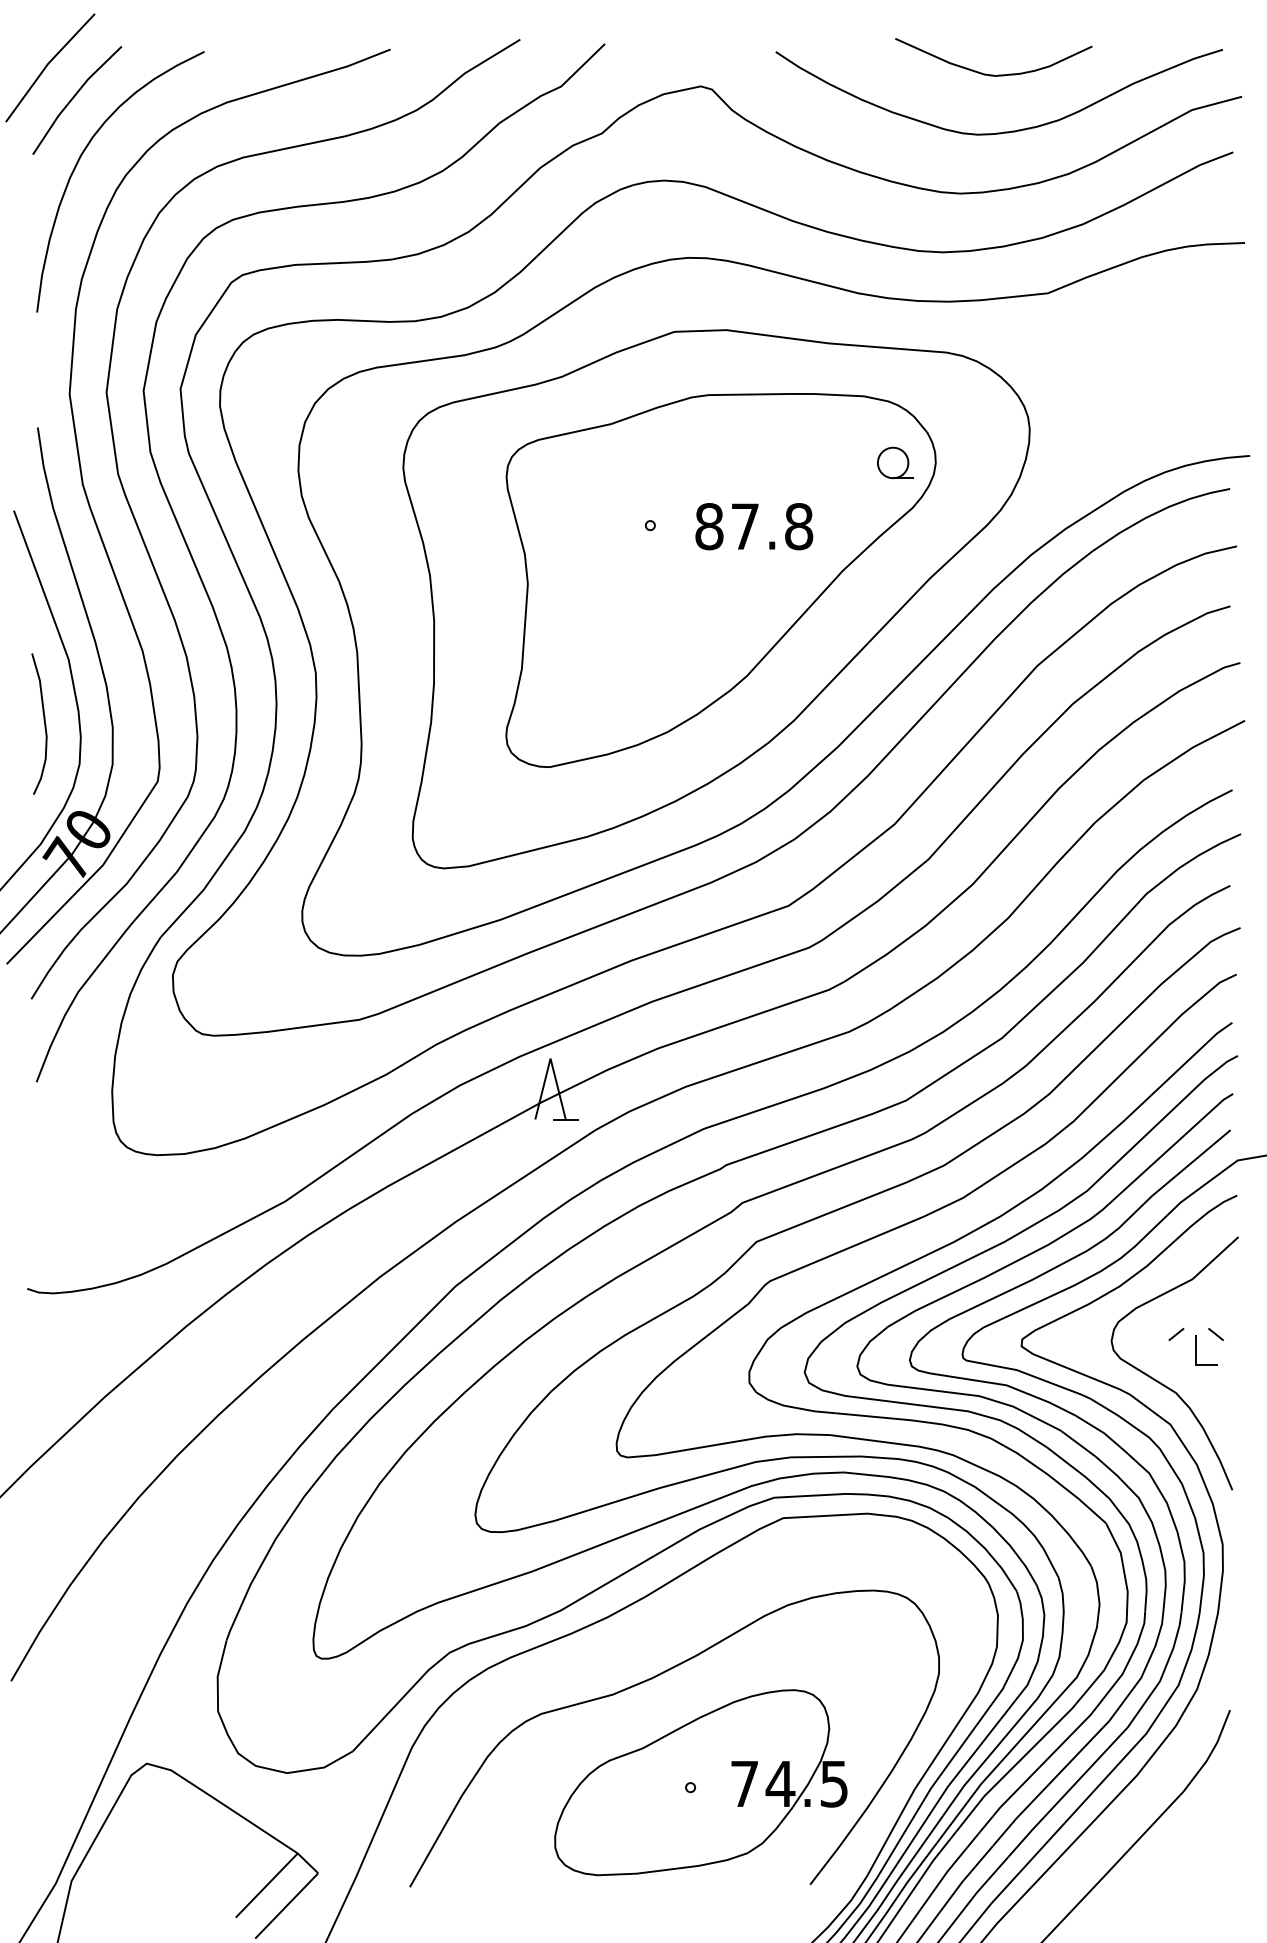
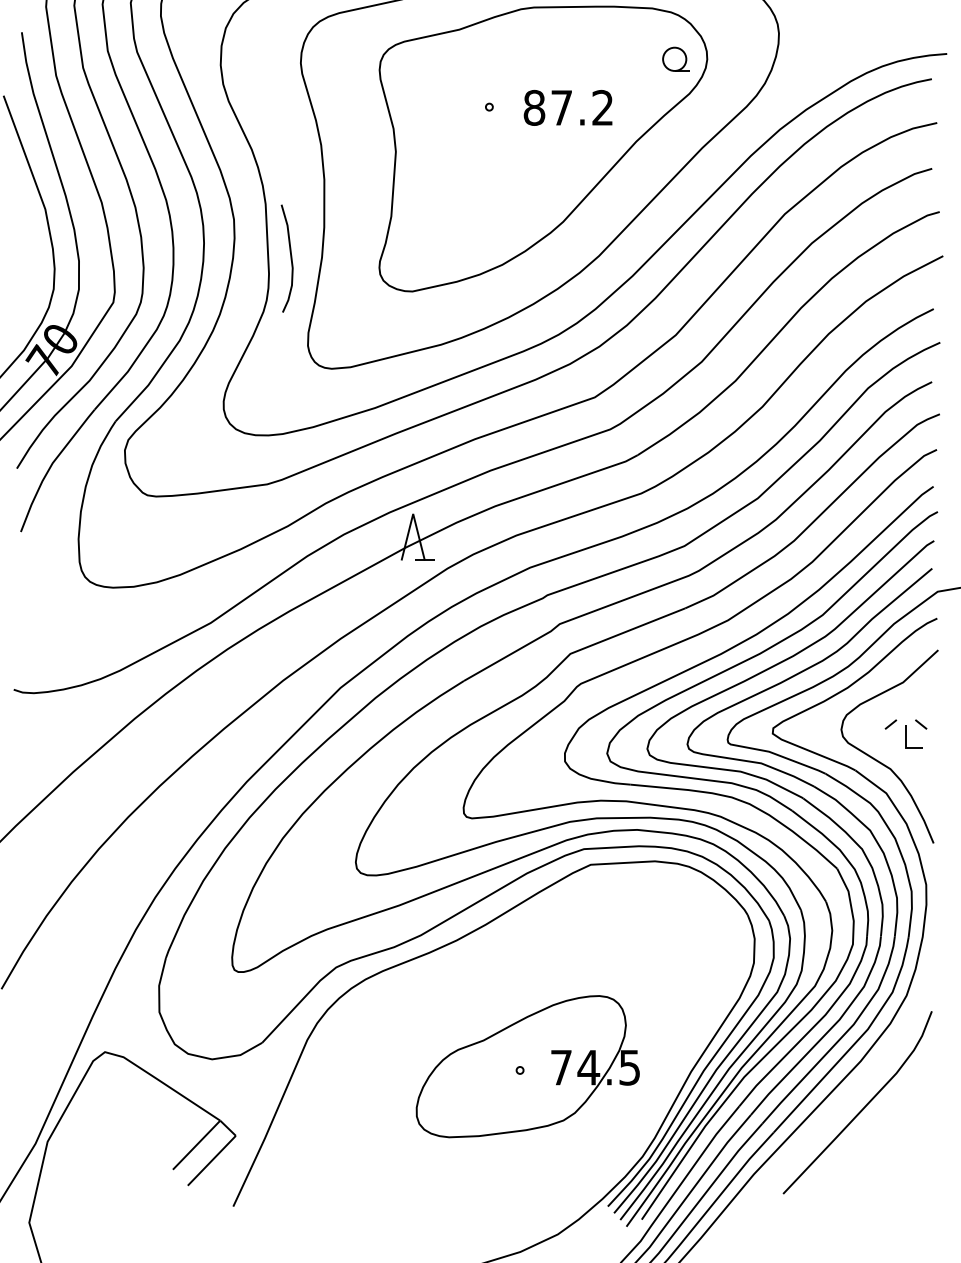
text: (799, 526) -> (603, 107), 87.8 -> 87.2
curve: (43, 720) -> (290, 255), moved
curve: (652, 1679) -> (491, 987), removed

